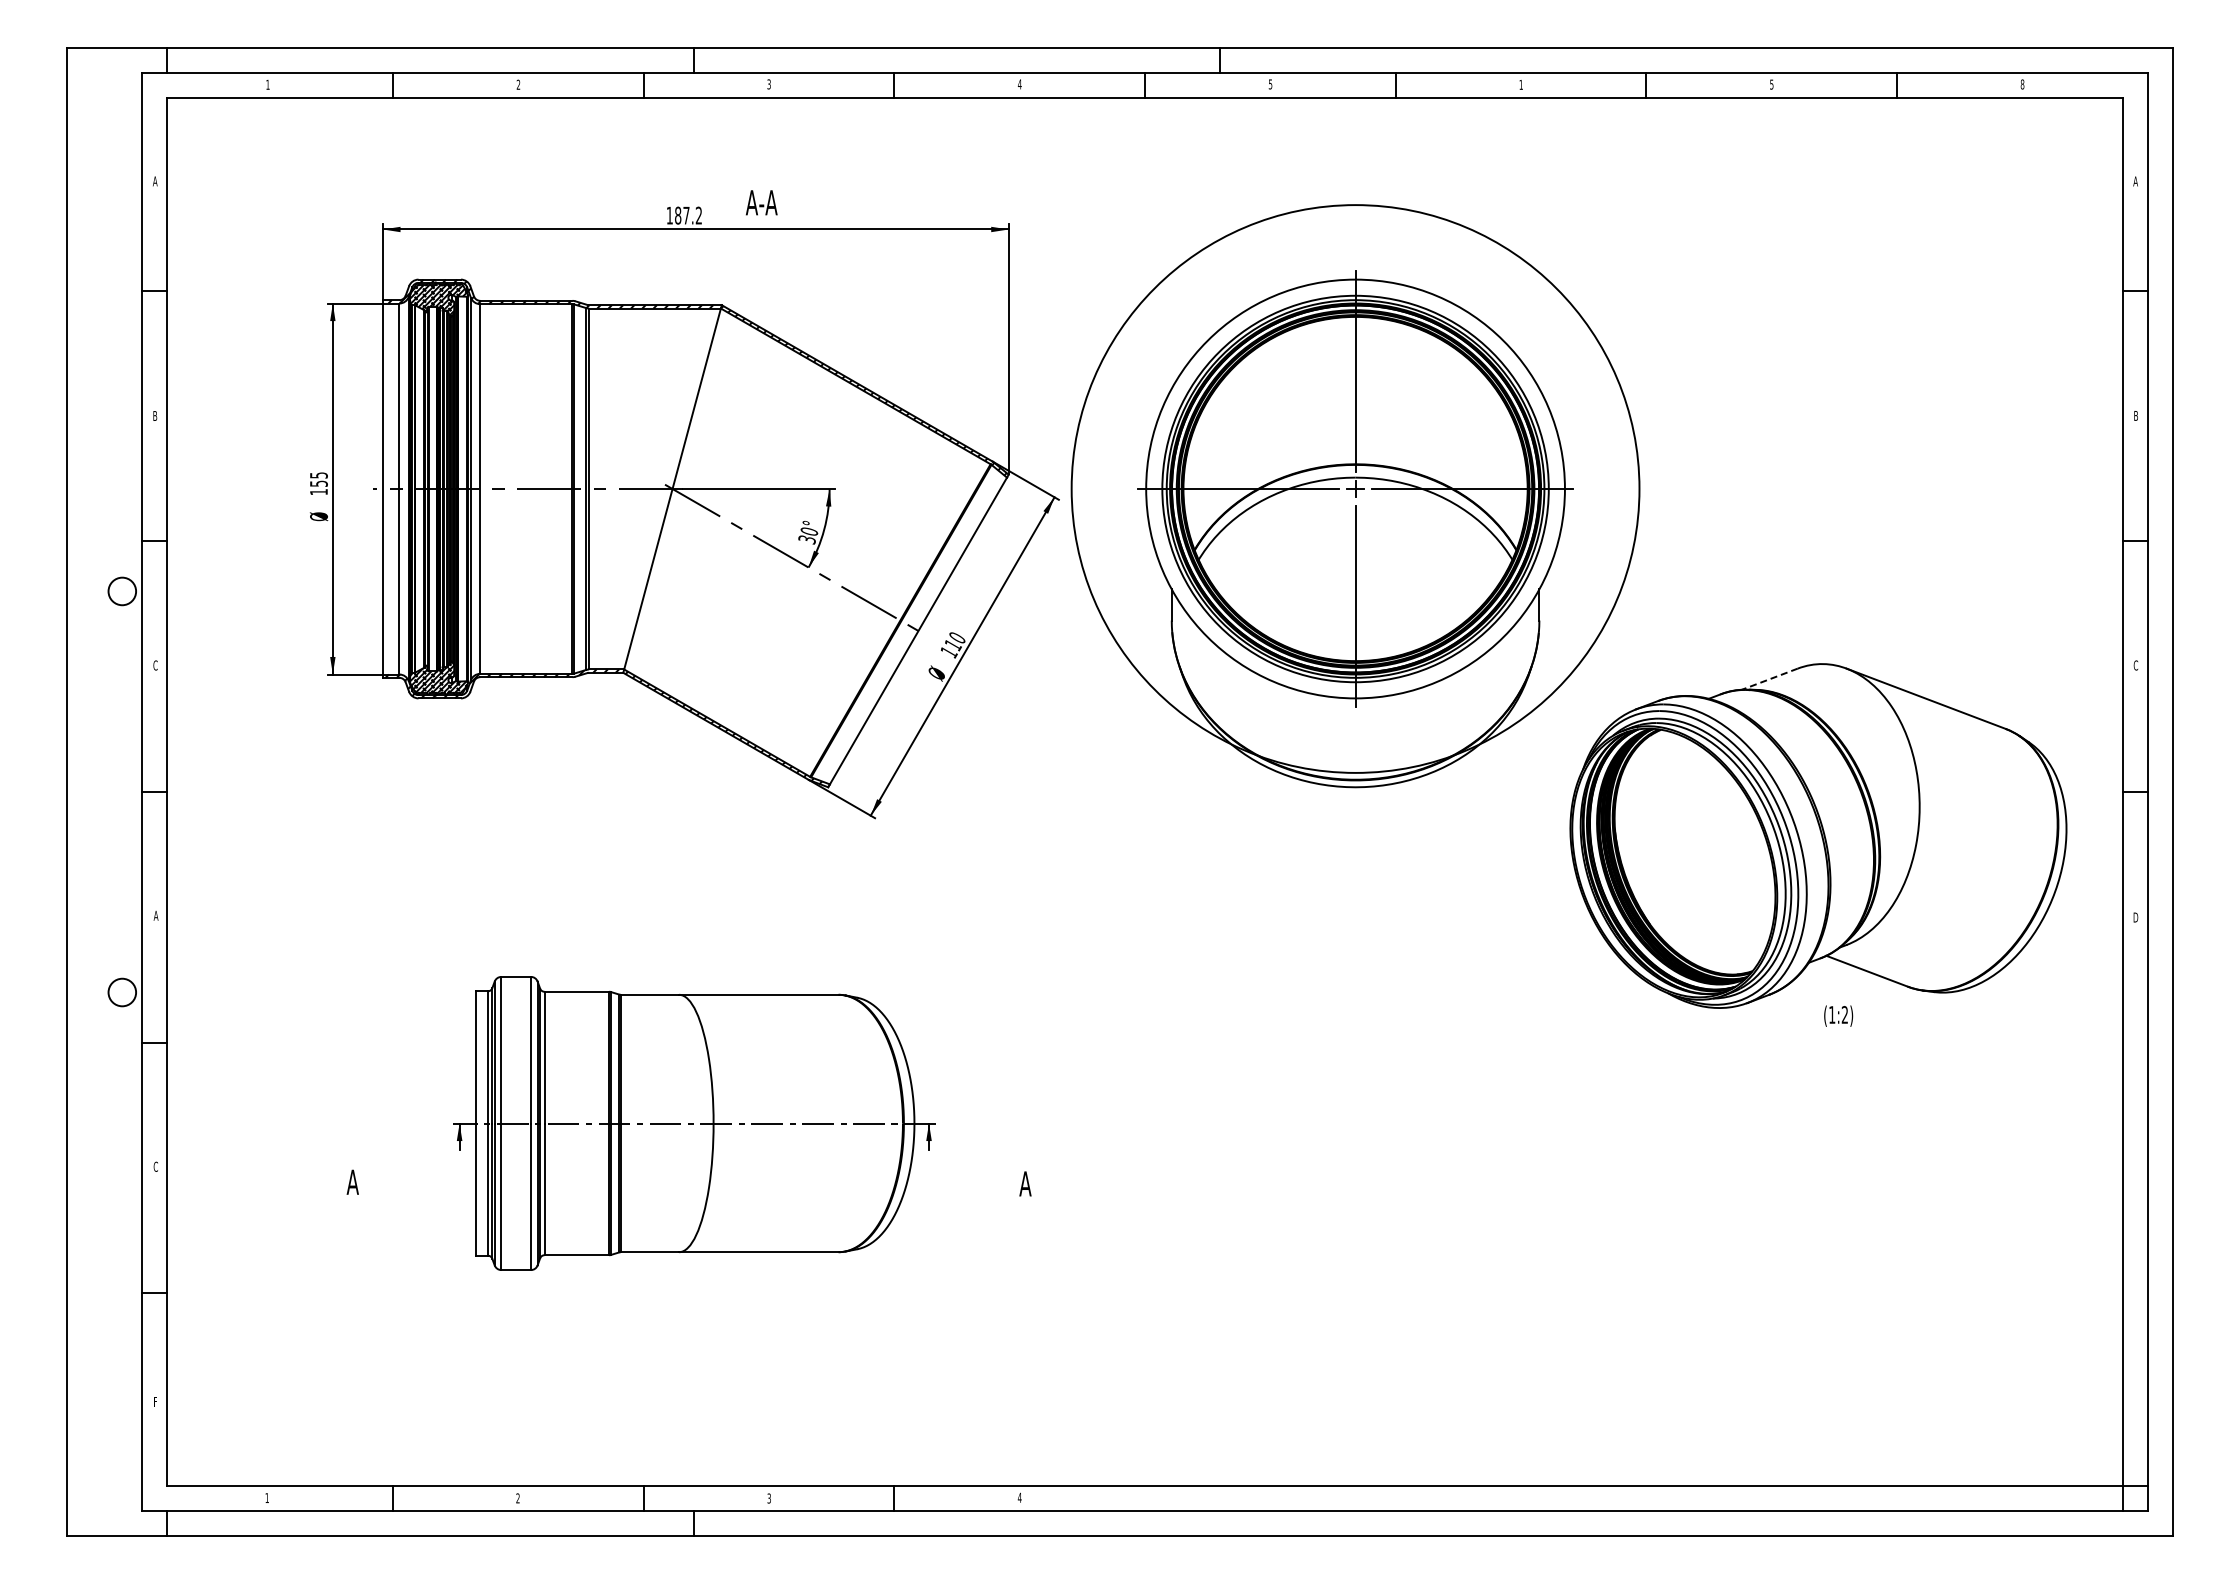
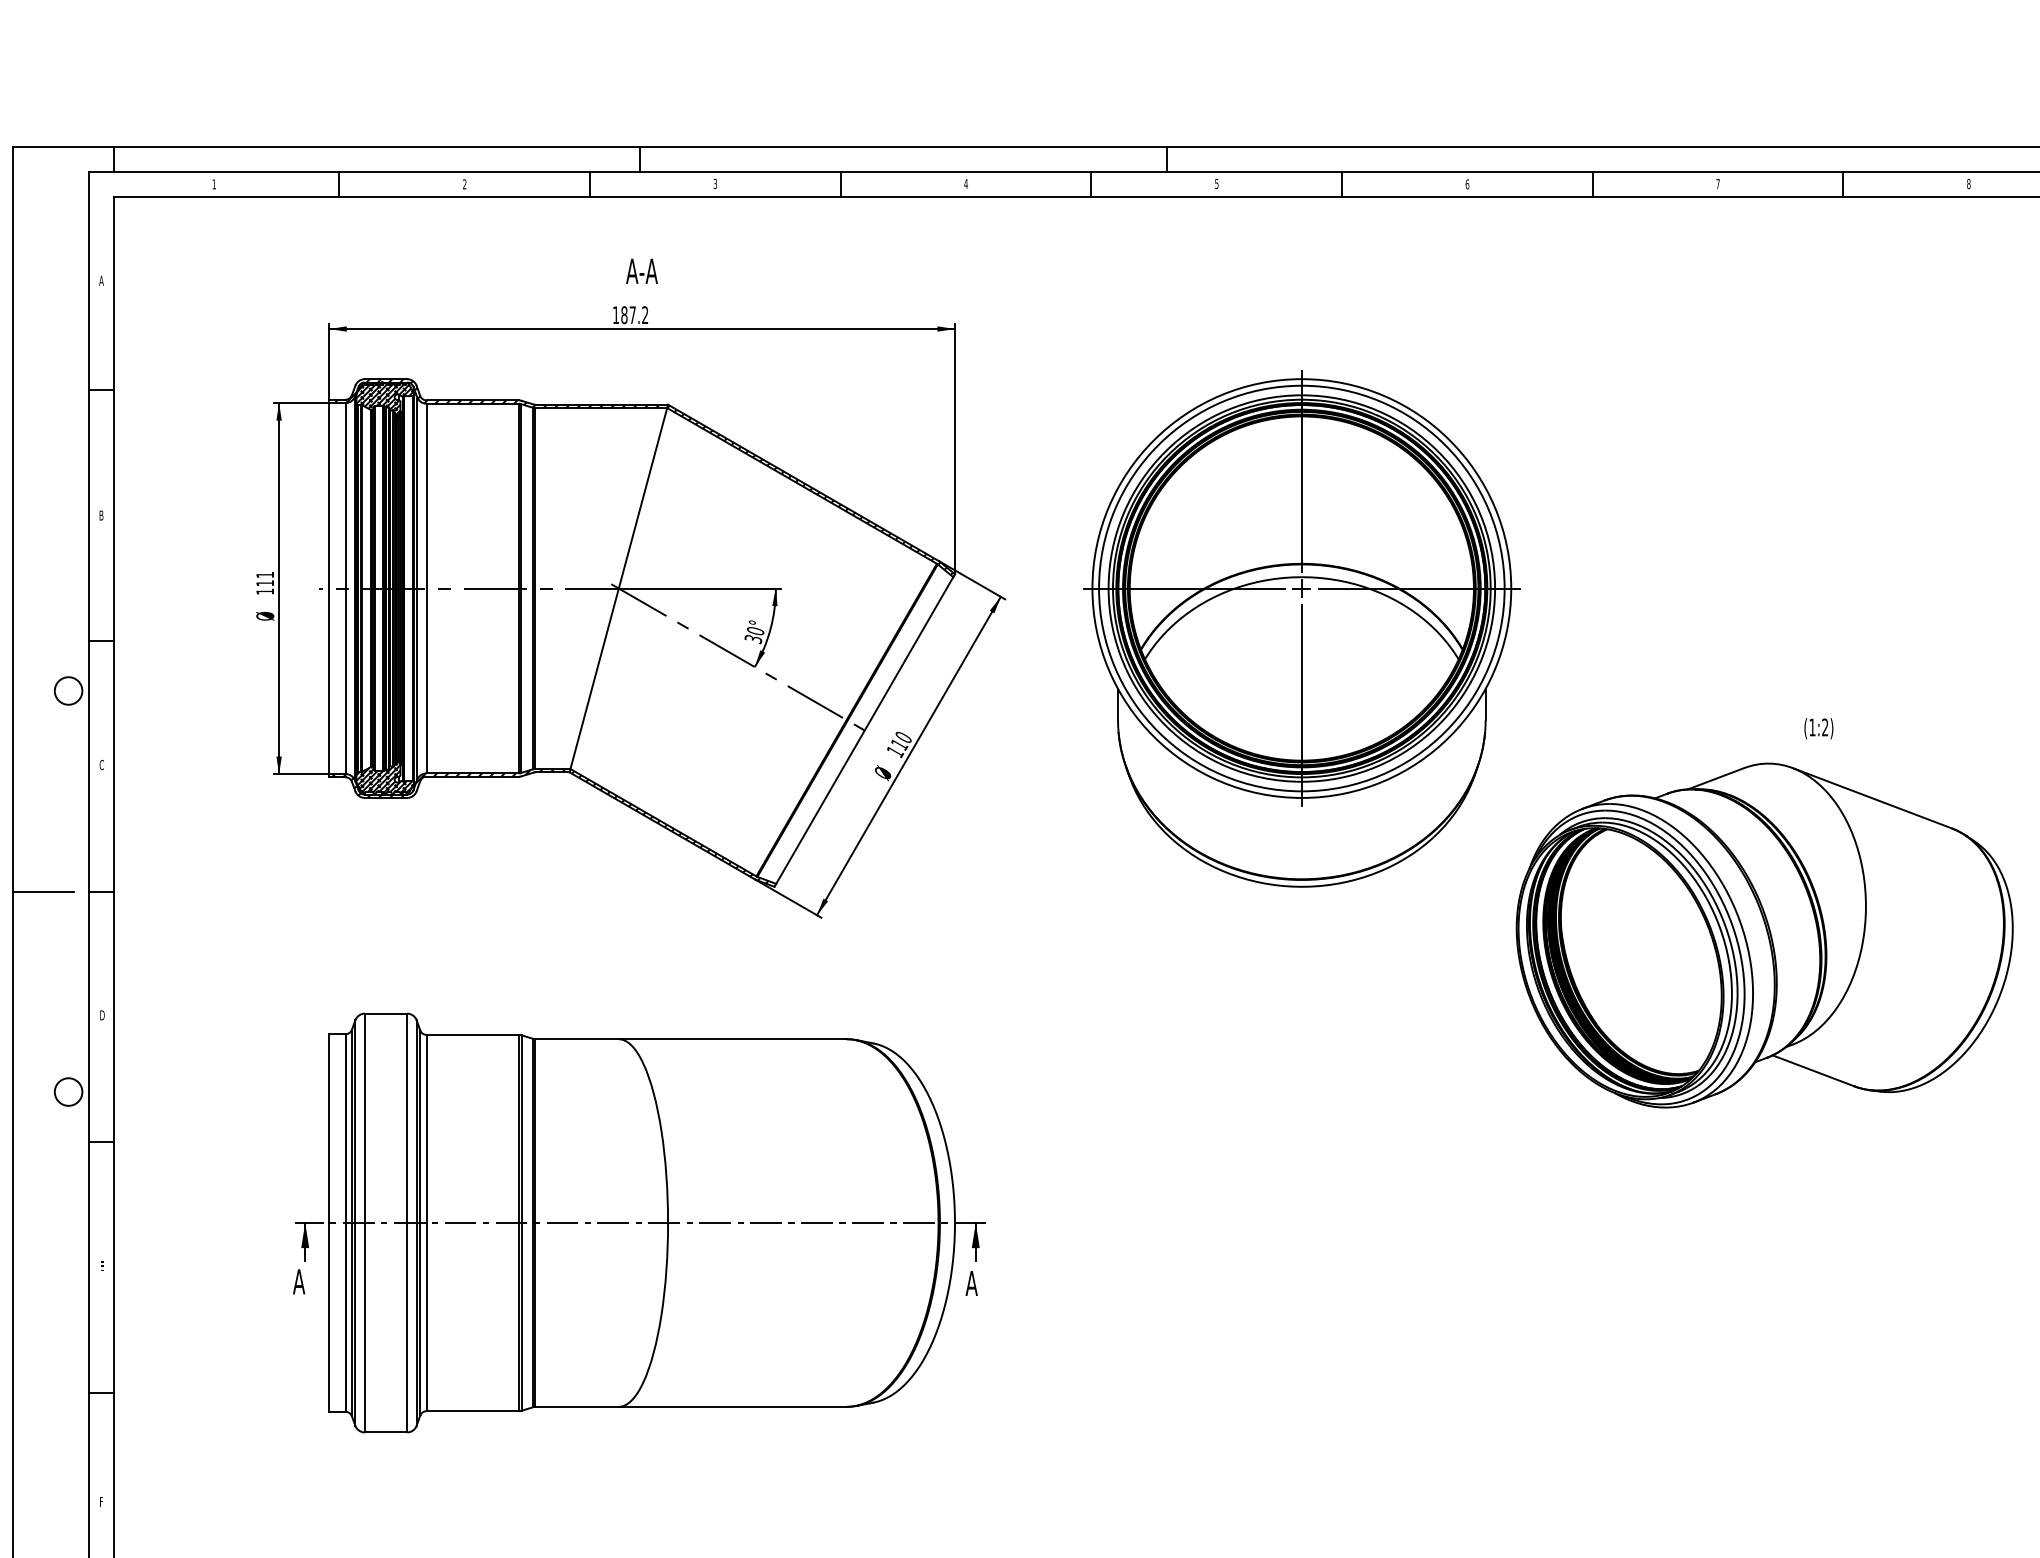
text: (1521, 84) -> (1467, 184), 1 -> 6
text: (1771, 84) -> (1717, 184), 5 -> 7
text: (761, 202) -> (641, 271), moved
text: (318, 479) -> (264, 579), 155 -> 111
circle: (1355, 488) -> (1301, 588), size x0.71
line: (1769, 679) -> (1715, 779), dashed -> solid
line: (97, 792) -> (43, 892), added
text: (155, 915) -> (101, 1015), A -> D
text: (1838, 1015) -> (1818, 728), moved
part: (694, 1123) -> (640, 1223), size x1.43
text: (155, 1166) -> (101, 1266), C -> E

